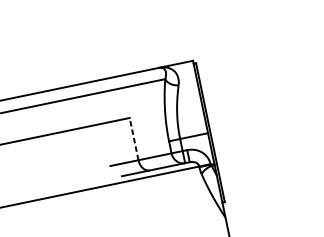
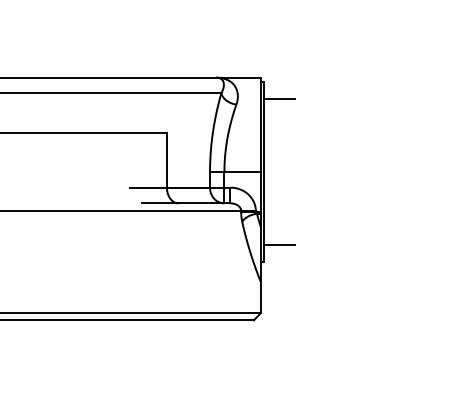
line: (210, 73) -> (278, 98), added
line: (133, 138) -> (166, 159), dashed -> solid
line: (233, 186) -> (278, 245), added

